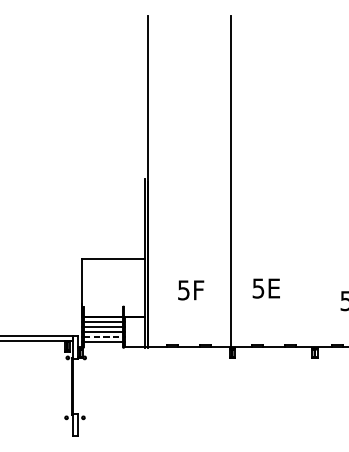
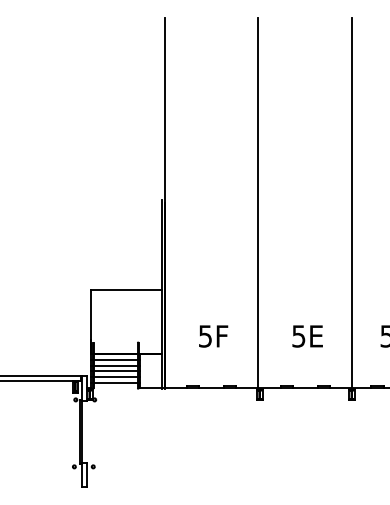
line: (314, 181) -> (351, 202), added
text: (266, 288) -> (307, 336), moved
text: (191, 290) -> (213, 336), moved
line: (104, 336) -> (116, 376), dashed -> solid

